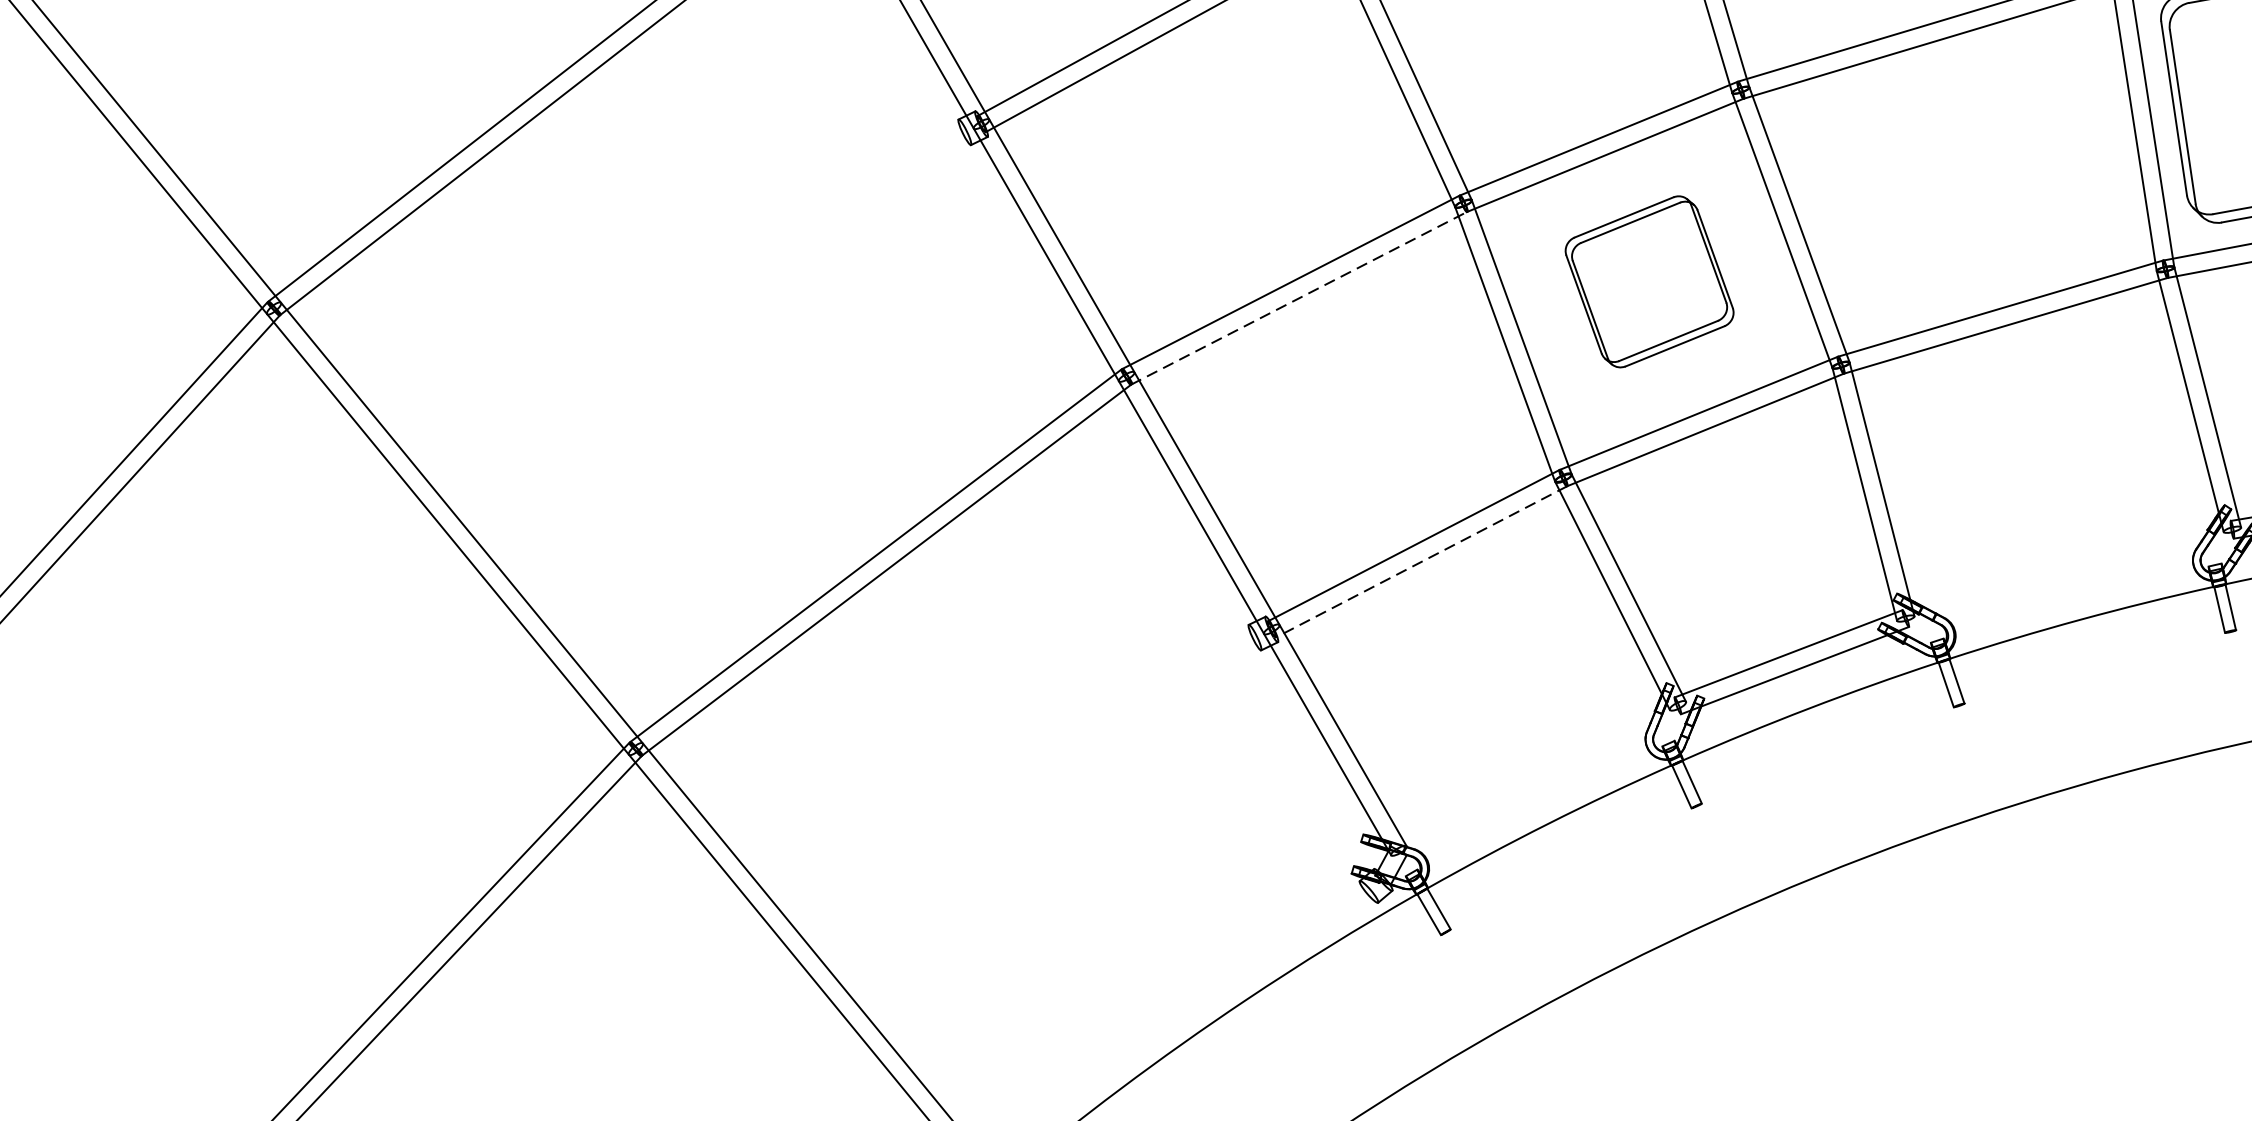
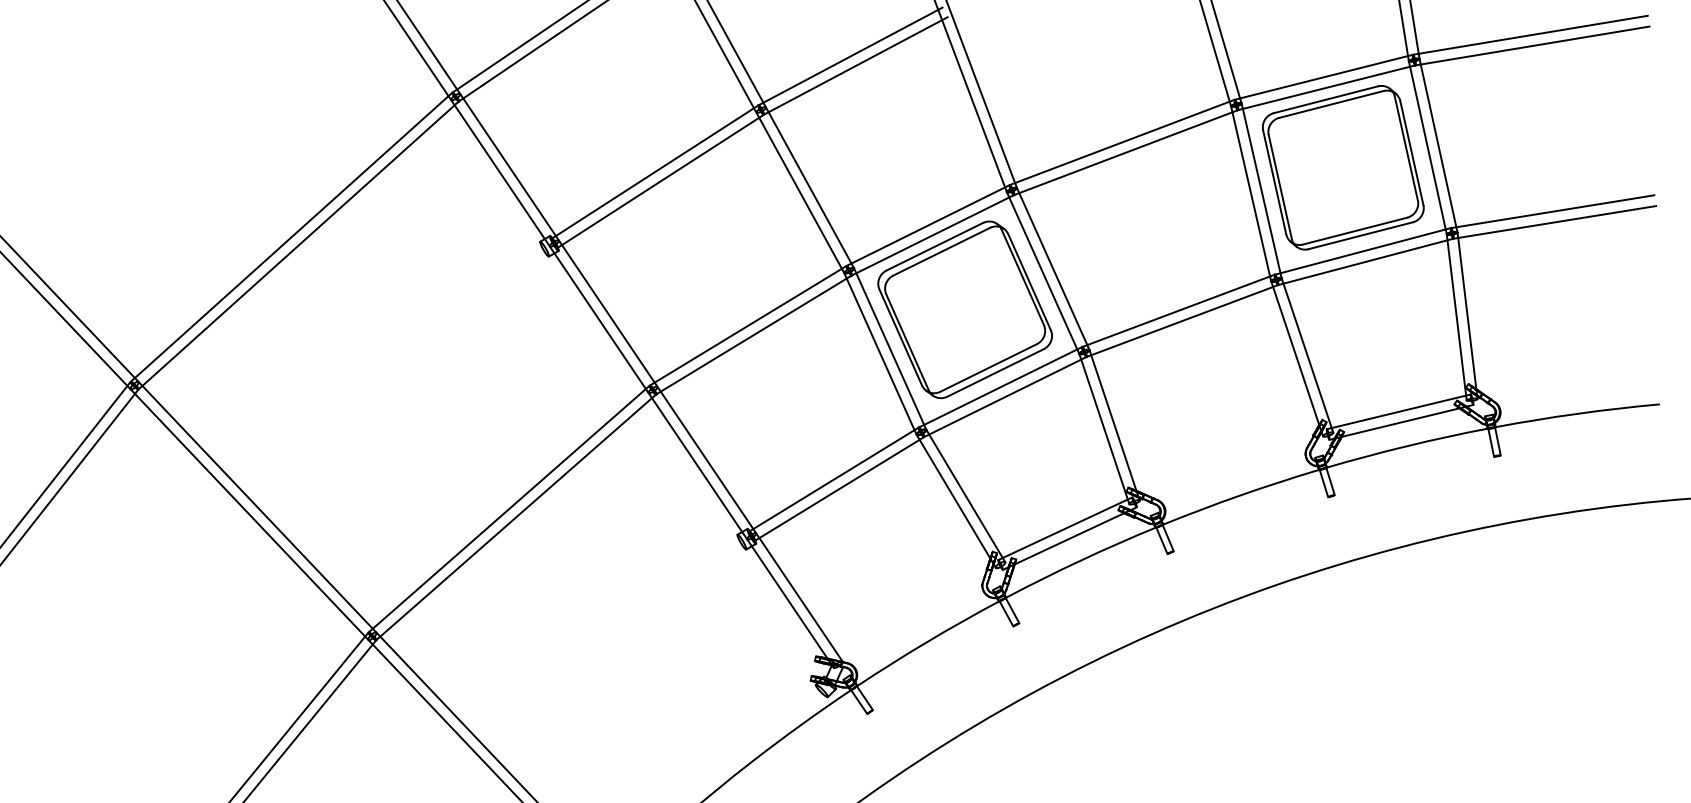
part: (1648, 281) -> (964, 309), size x1.67
line: (1298, 299) -> (753, 335), dashed -> solid
line: (1421, 562) -> (839, 489), dashed -> solid

